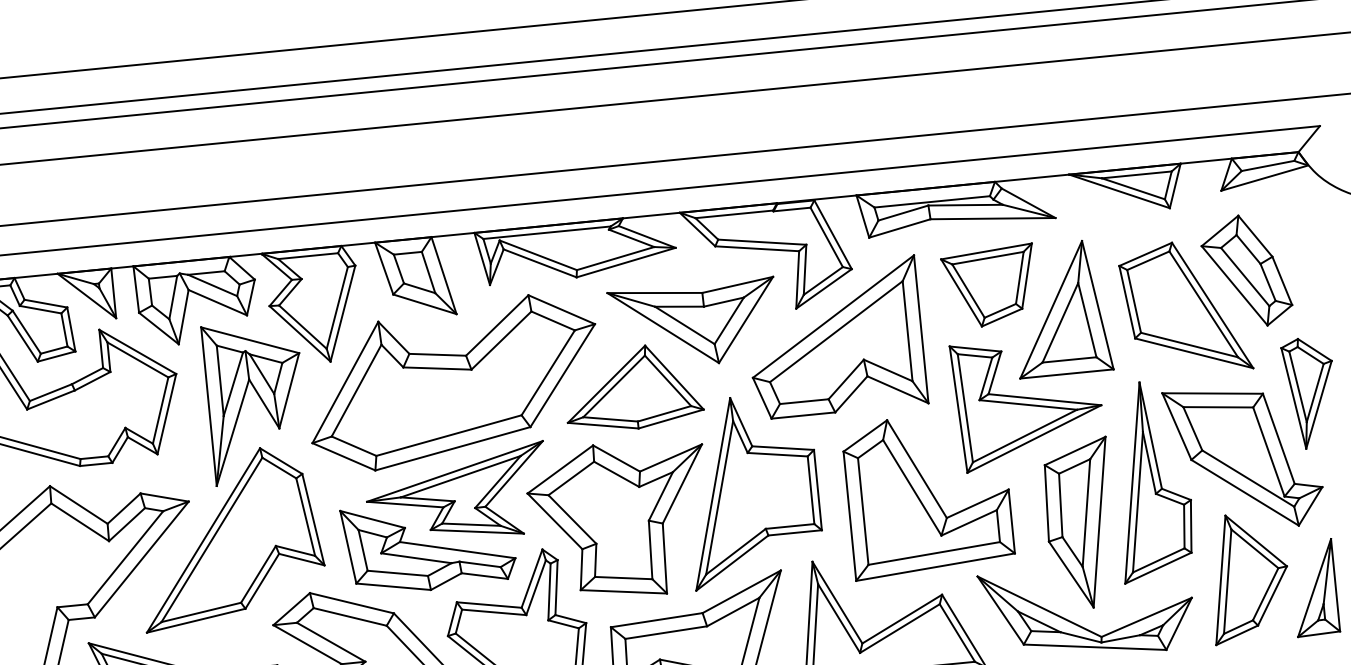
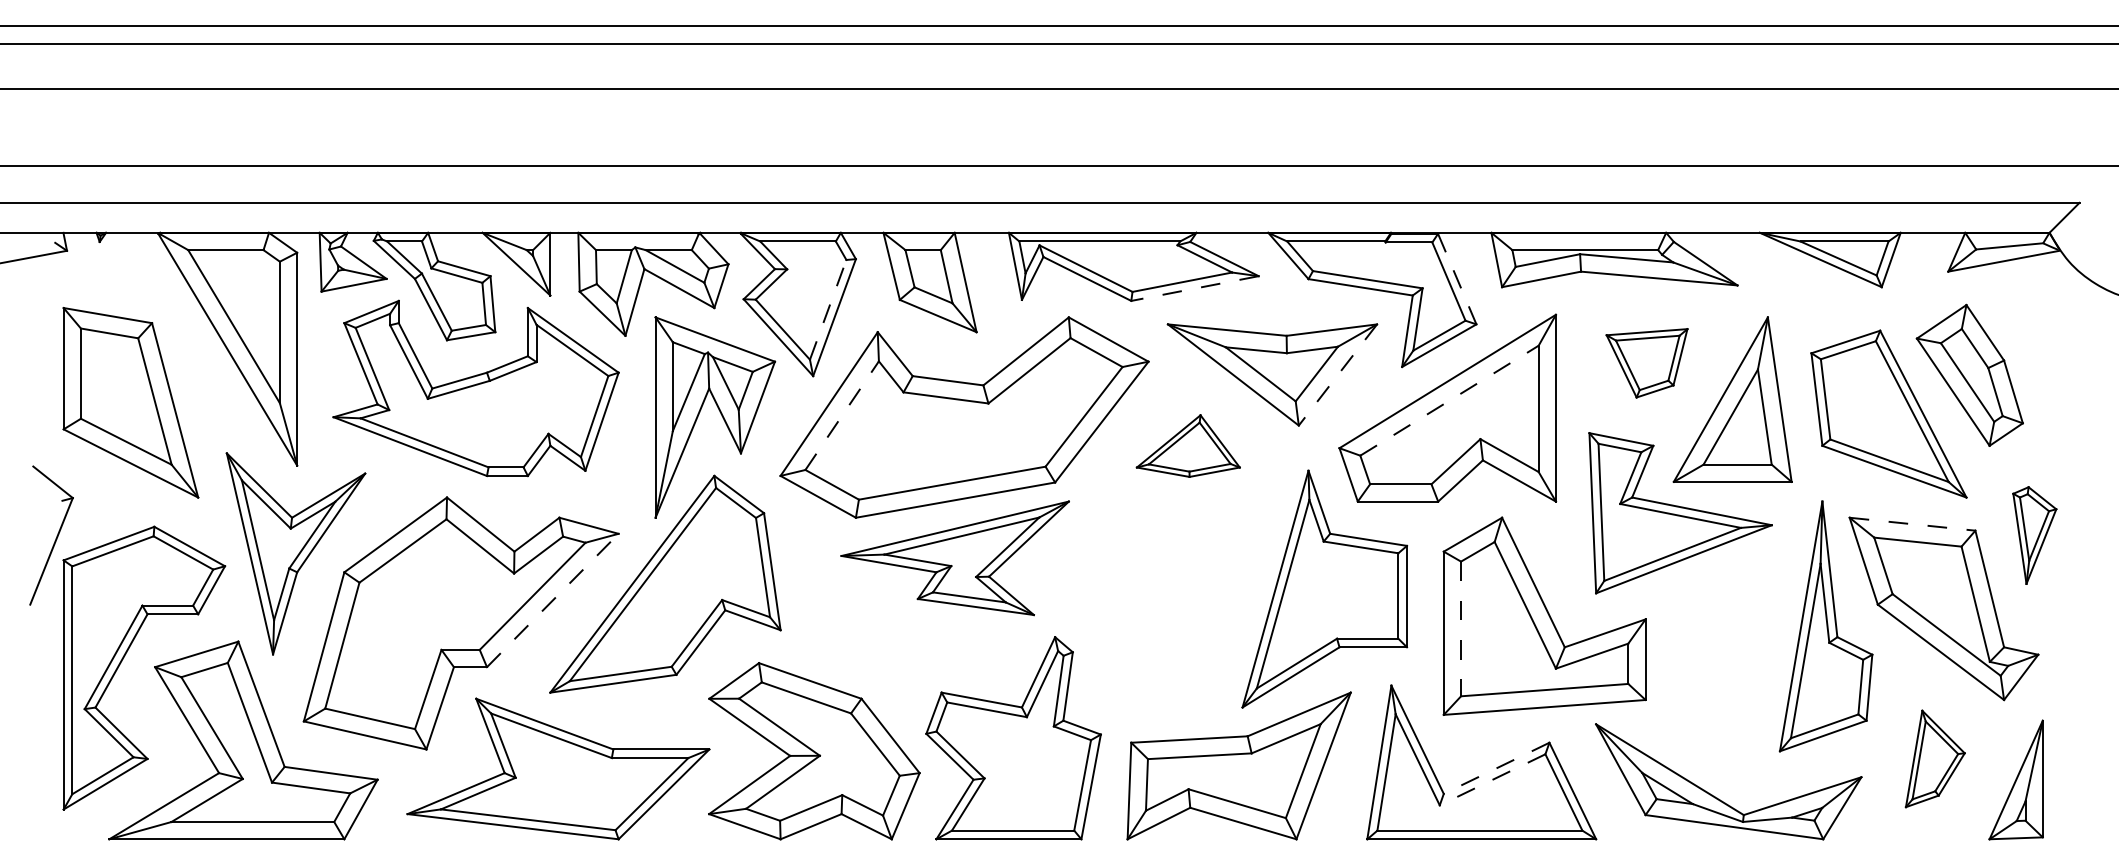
line: (833, 234) -> (1457, 278), solid -> dashed
line: (626, 262) -> (1195, 288), solid -> dashed
part: (989, 286) -> (1646, 363), size x0.7
line: (337, 307) -> (828, 309), solid -> dashed
line: (745, 319) -> (1337, 374), solid -> dashed
line: (836, 331) -> (1449, 400), solid -> dashed
part: (633, 387) -> (1188, 445), size x0.6
line: (356, 390) -> (842, 415), solid -> dashed
part: (1310, 392) -> (2034, 535), size x0.7
line: (1213, 393) -> (1913, 524), solid -> dashed
line: (863, 511) -> (1461, 629), solid -> dashed
part: (619, 520) -> (1155, 610), removed
part: (1080, 524) -> (1731, 671), removed
part: (428, 546) -> (913, 619), removed
line: (141, 559) -> (552, 600), solid -> dashed
part: (1249, 577) -> (1935, 758), size x0.6
line: (902, 619) -> (1496, 768), solid -> dashed
line: (899, 628) -> (1492, 779), solid -> dashed

